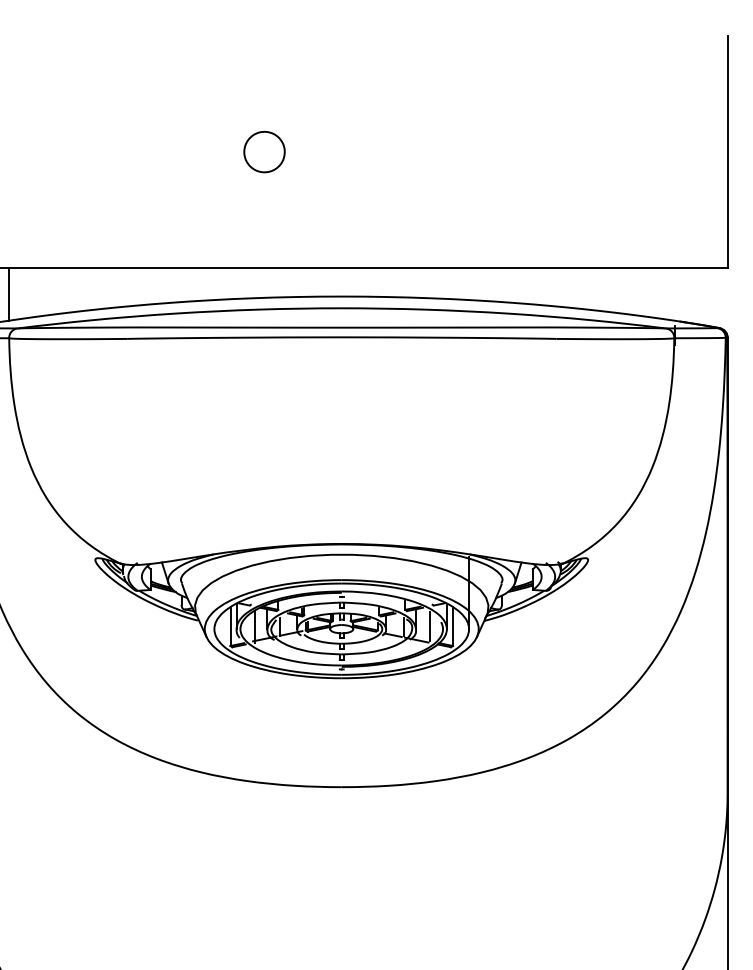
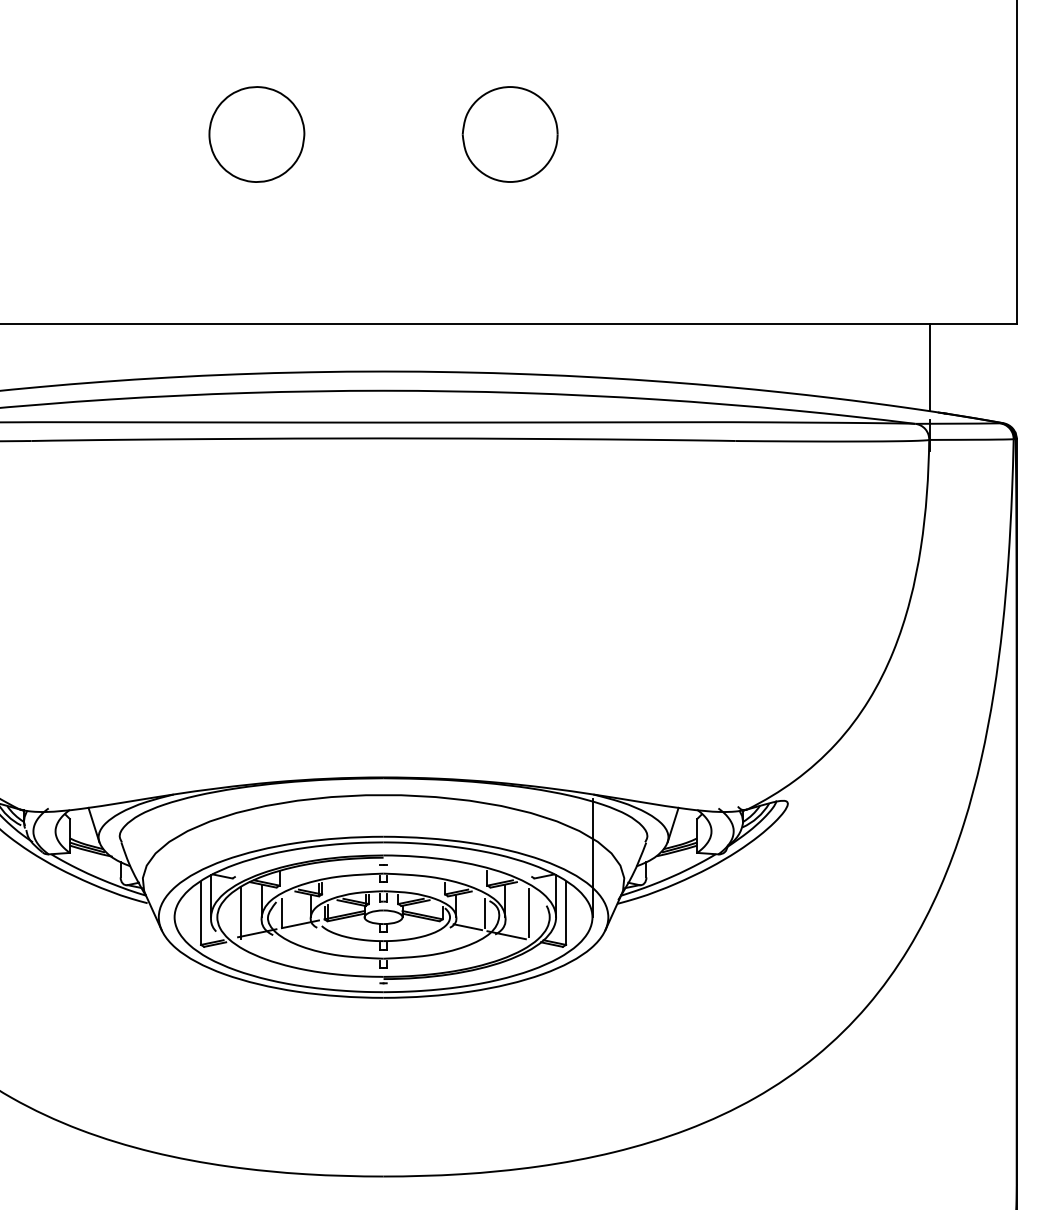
part: (264, 151) -> (256, 133), size x1.43
part: (418, 151) -> (509, 133), added
line: (674, 293) -> (929, 366), added

